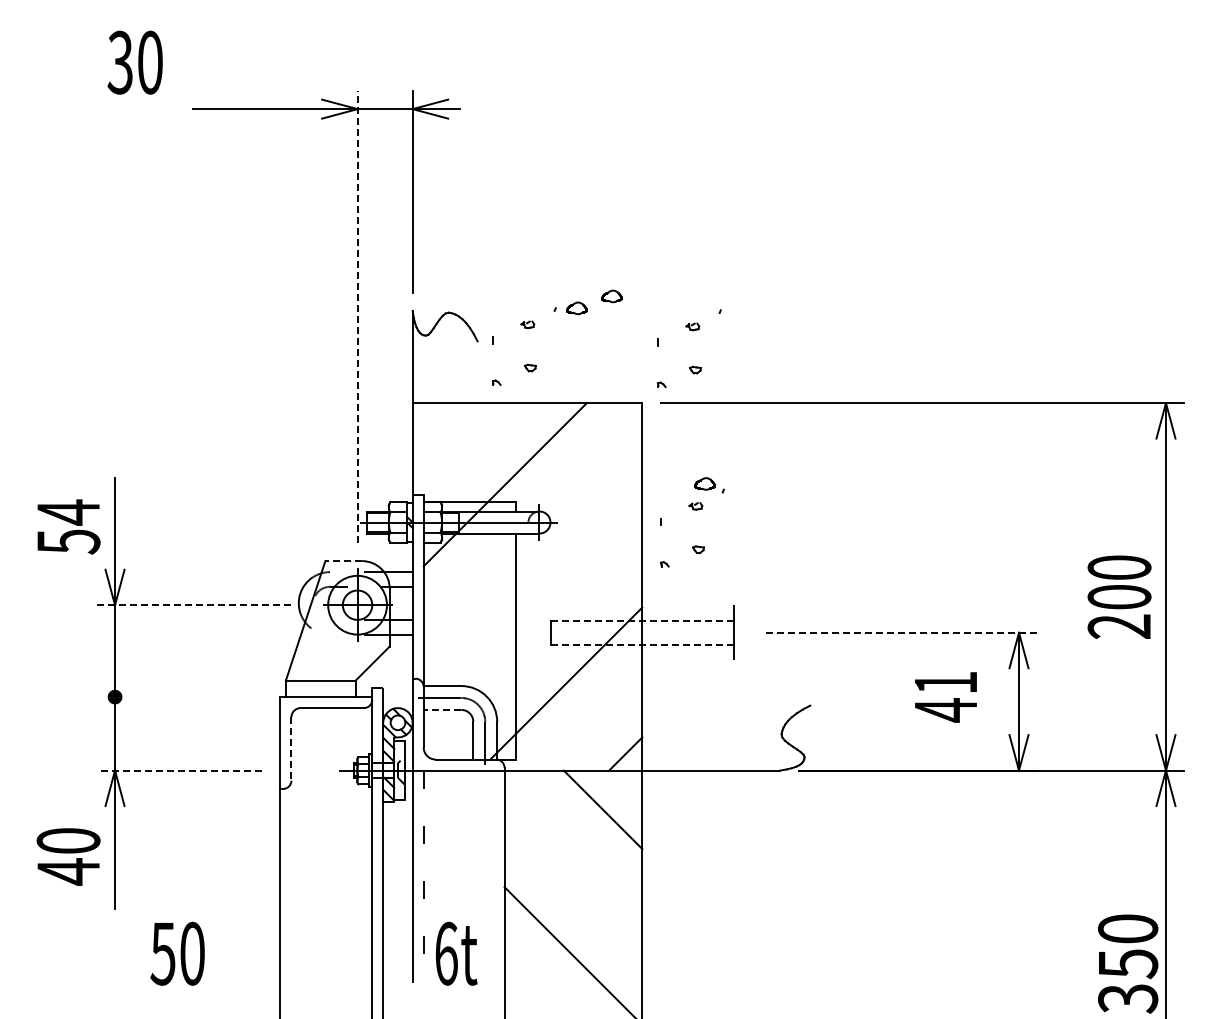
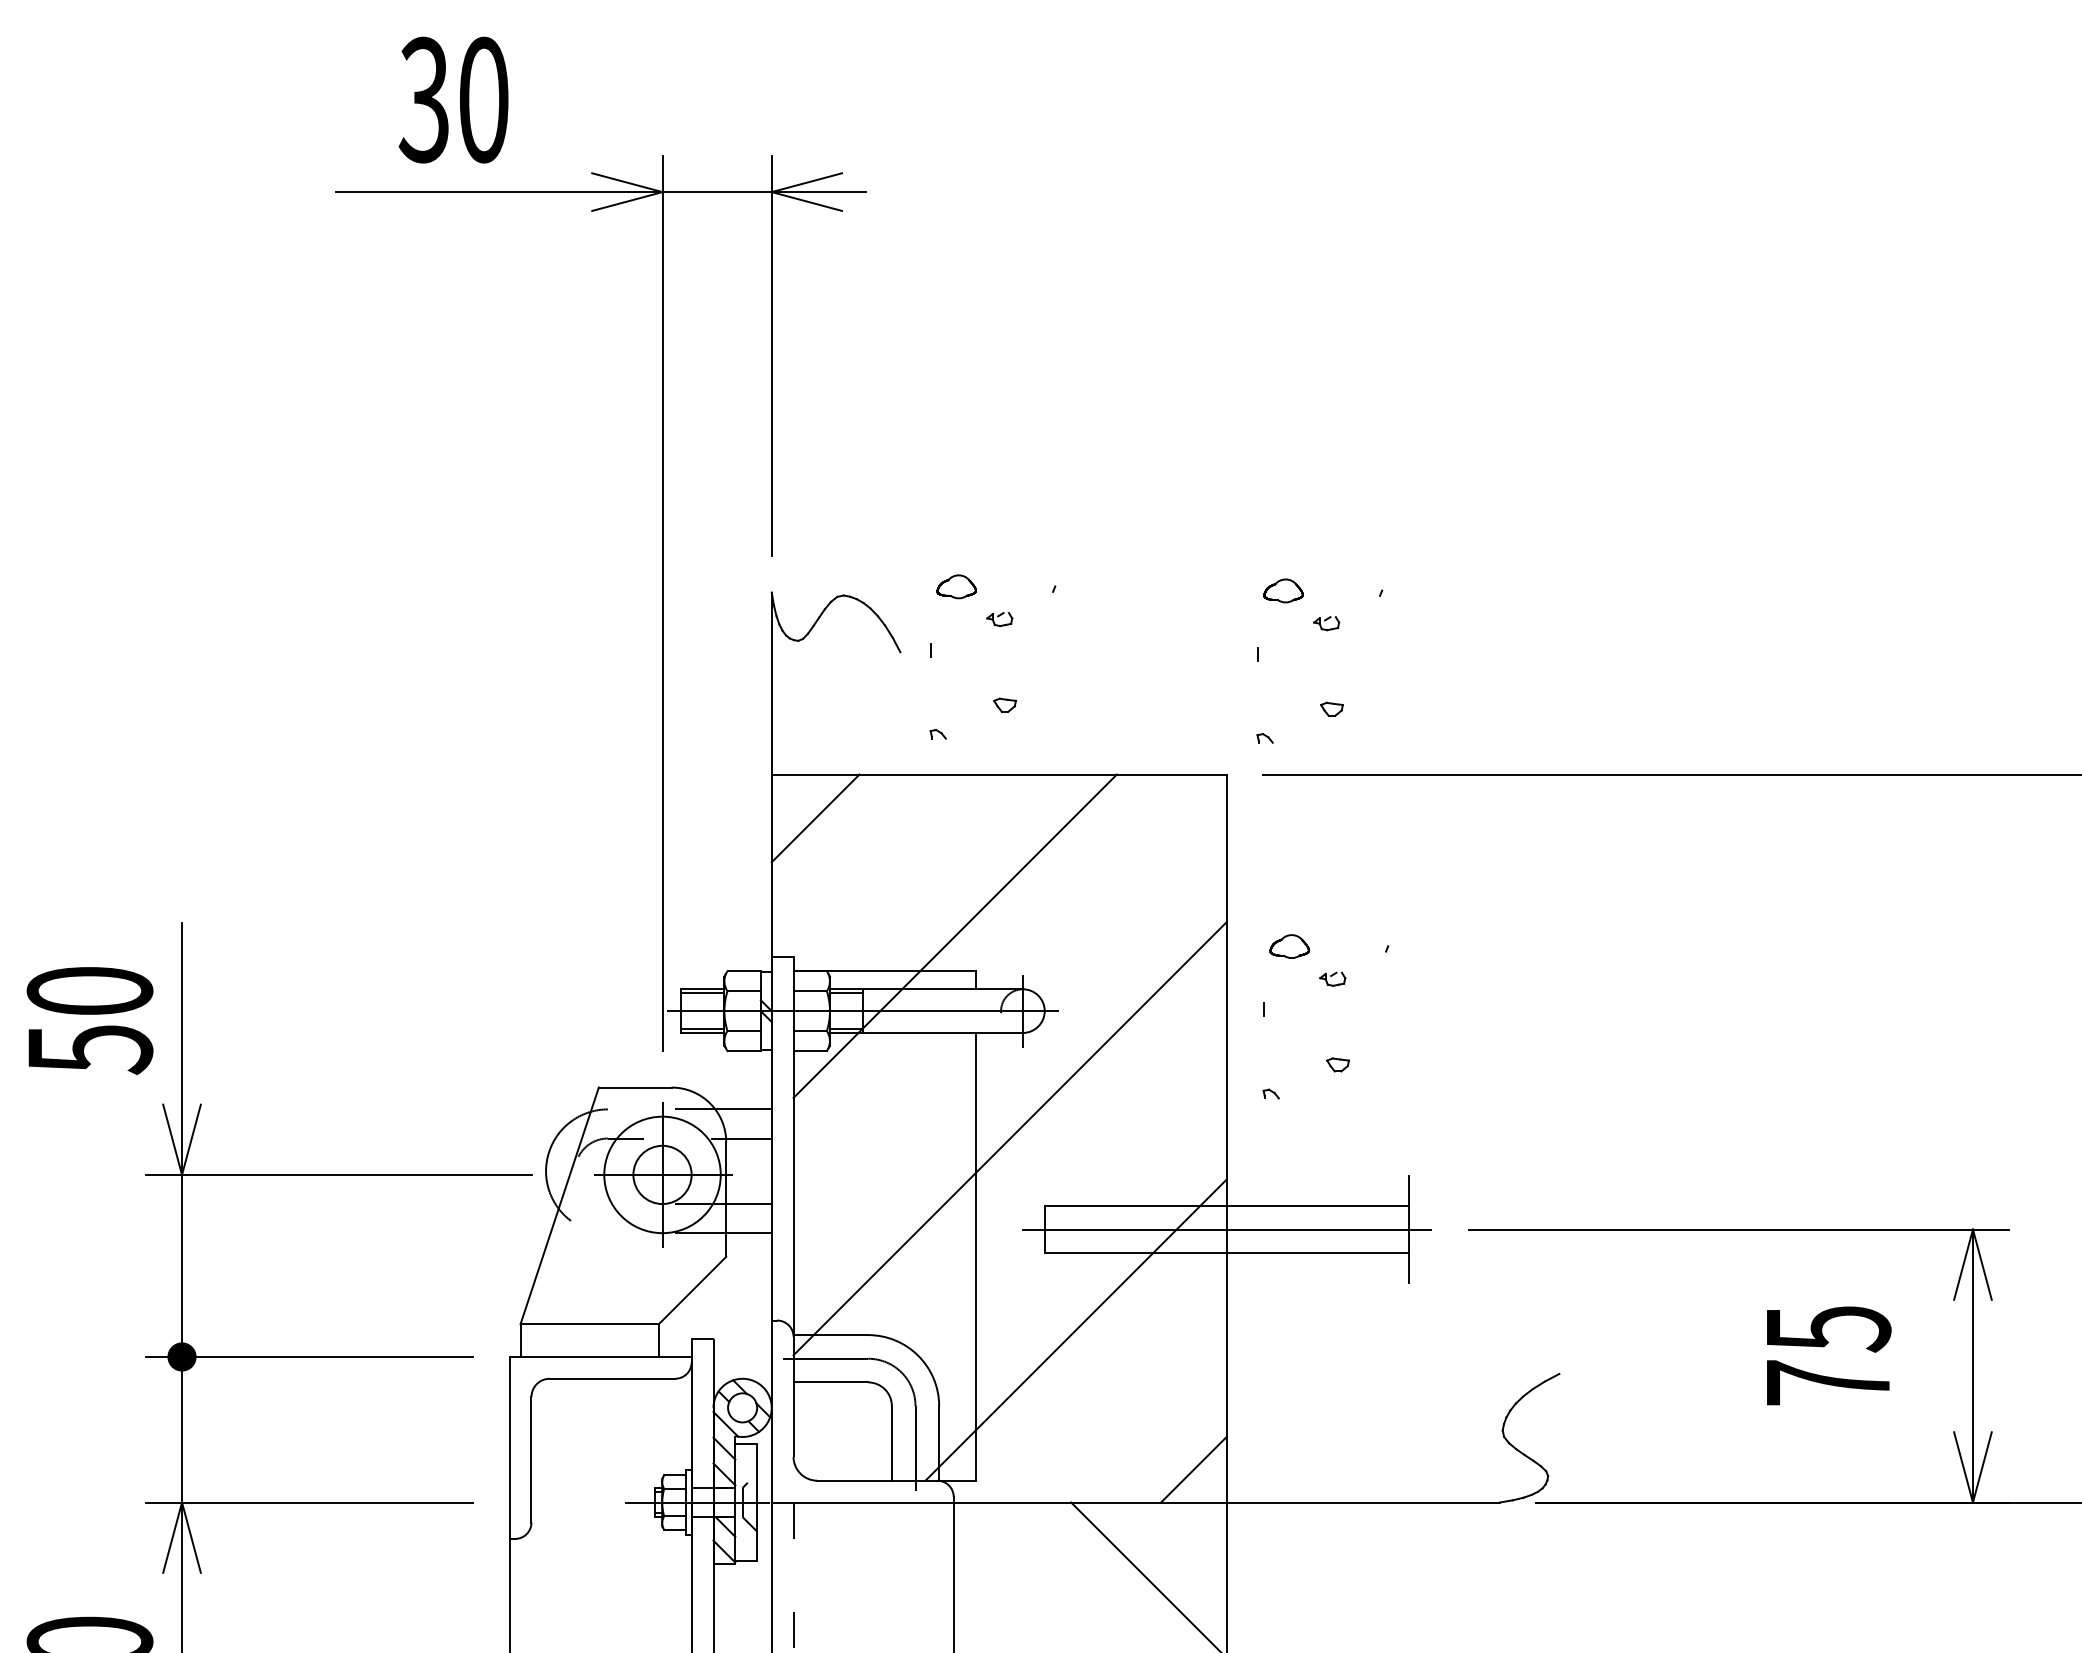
text: (134, 62) -> (452, 99), moved
part: (611, 296) -> (1282, 591), moved
part: (576, 307) -> (955, 585), moved
line: (357, 316) -> (662, 602), dashed -> solid
line: (434, 425) -> (814, 818), added
part: (704, 483) -> (1288, 945), moved
text: (68, 512) -> (89, 991), 54 -> 50
line: (343, 561) -> (634, 1088), dashed -> solid
line: (532, 586) -> (1009, 1137), added
line: (193, 605) -> (337, 1175), dashed -> solid
line: (642, 620) -> (1227, 1205), dashed -> solid
line: (642, 632) -> (1227, 1229), added
line: (900, 632) -> (1738, 1229), dashed -> solid
line: (642, 644) -> (1227, 1252), dashed -> solid
text: (946, 696) -> (1829, 1355), 41 -> 75
line: (179, 697) -> (309, 1357), added
line: (442, 709) -> (830, 1381), dashed -> solid
line: (291, 748) -> (531, 1458), dashed -> solid
line: (179, 770) -> (309, 1502), dashed -> solid

